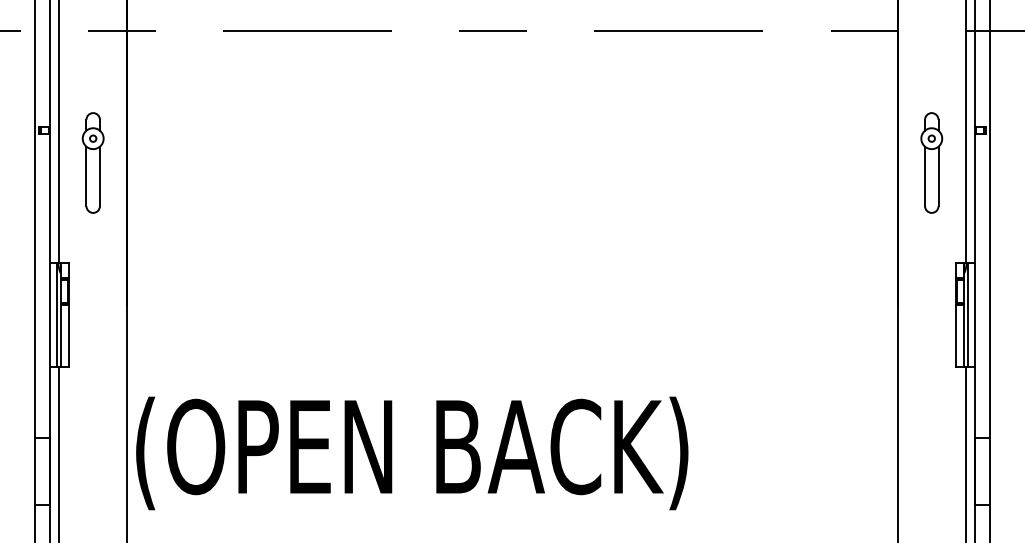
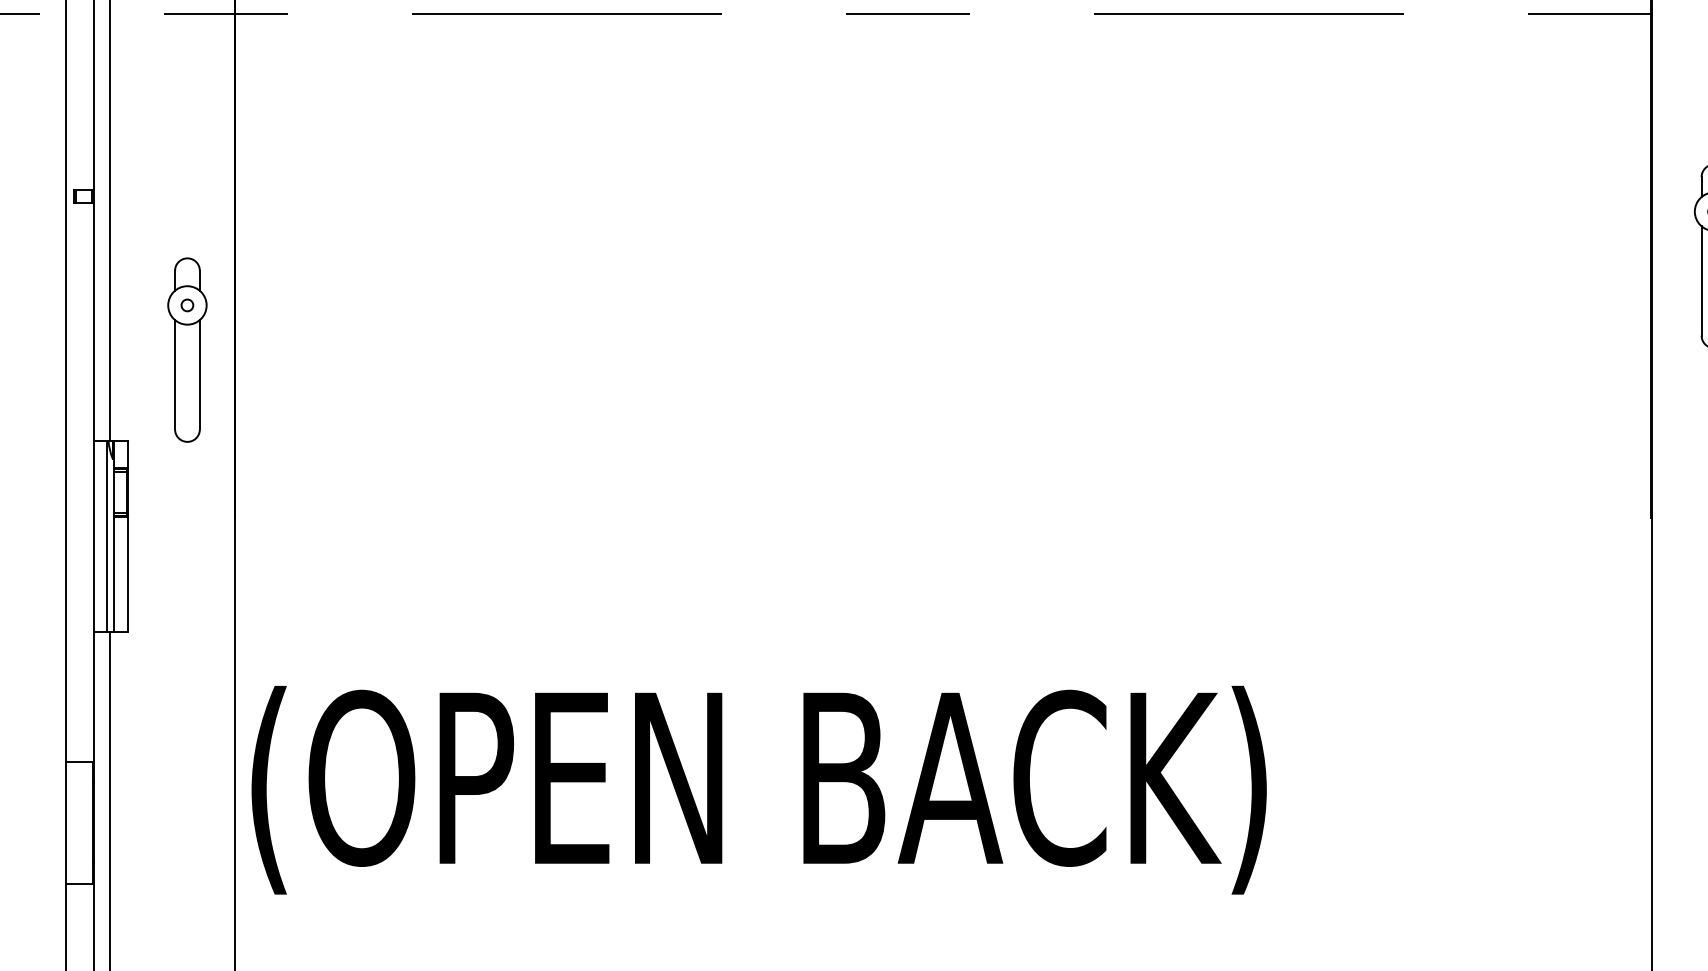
part: (92, 162) -> (186, 349), moved

